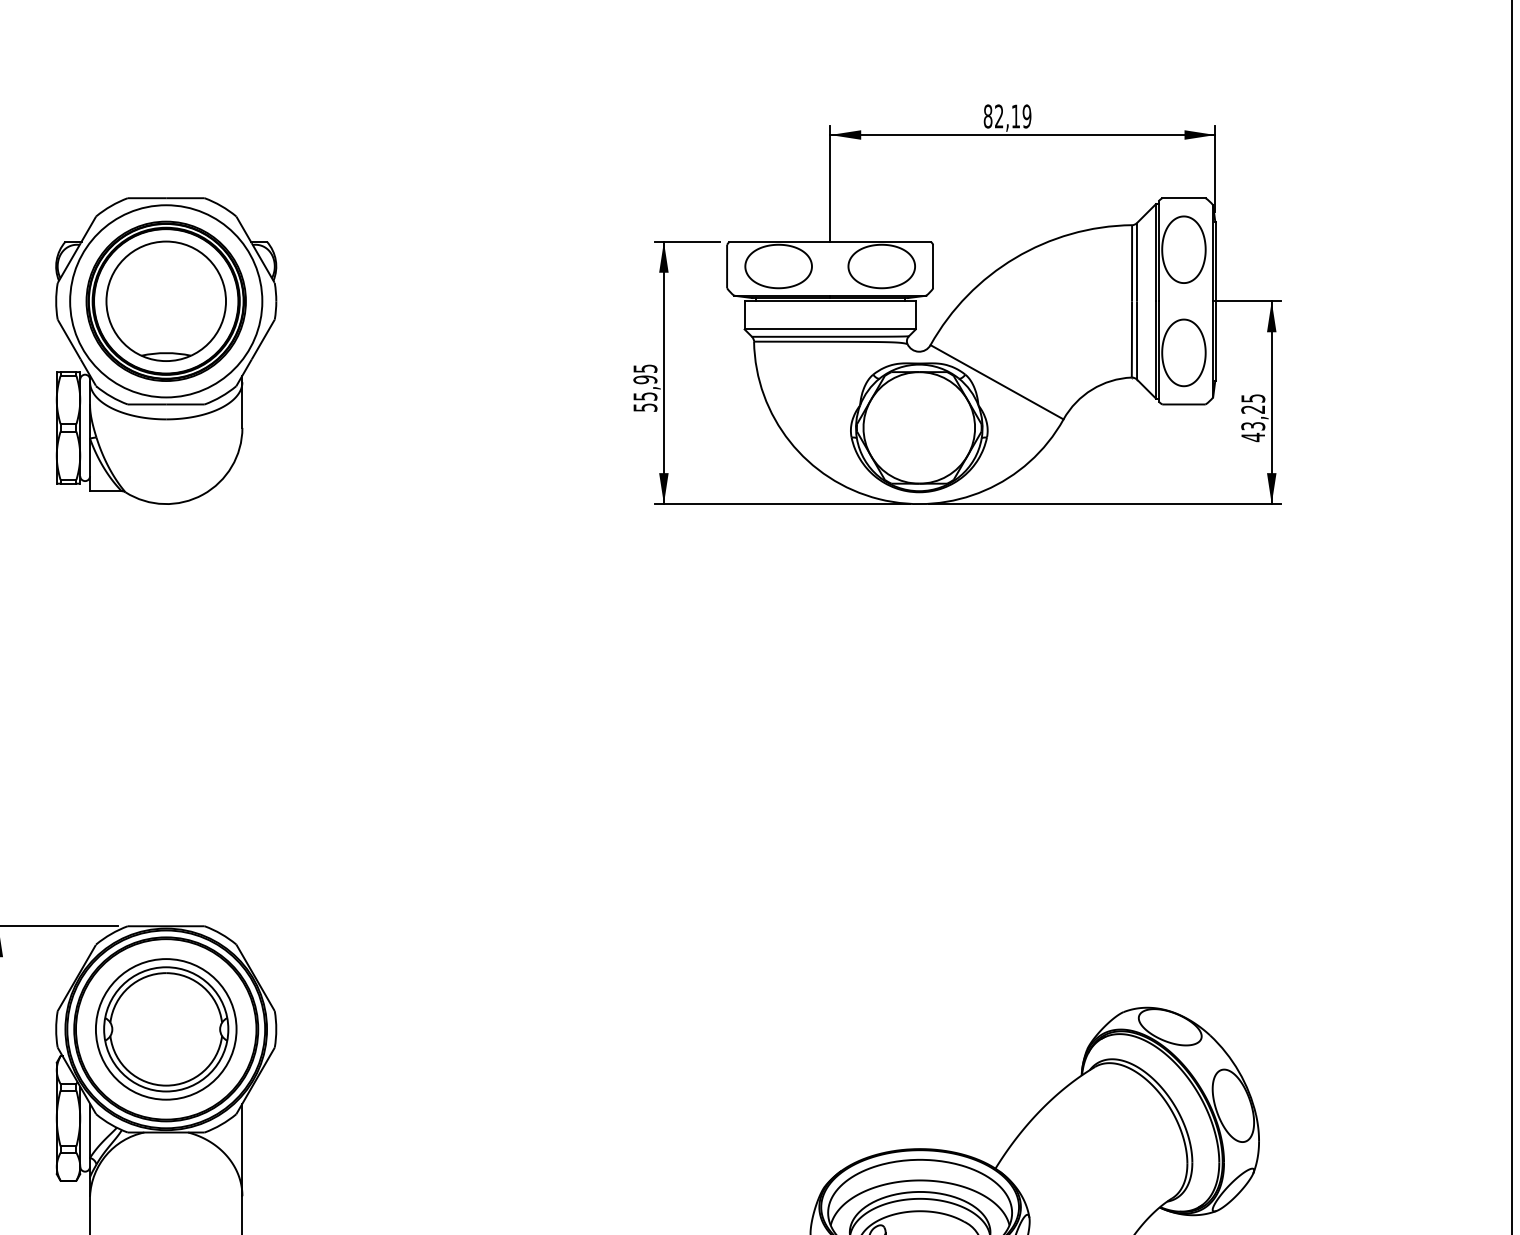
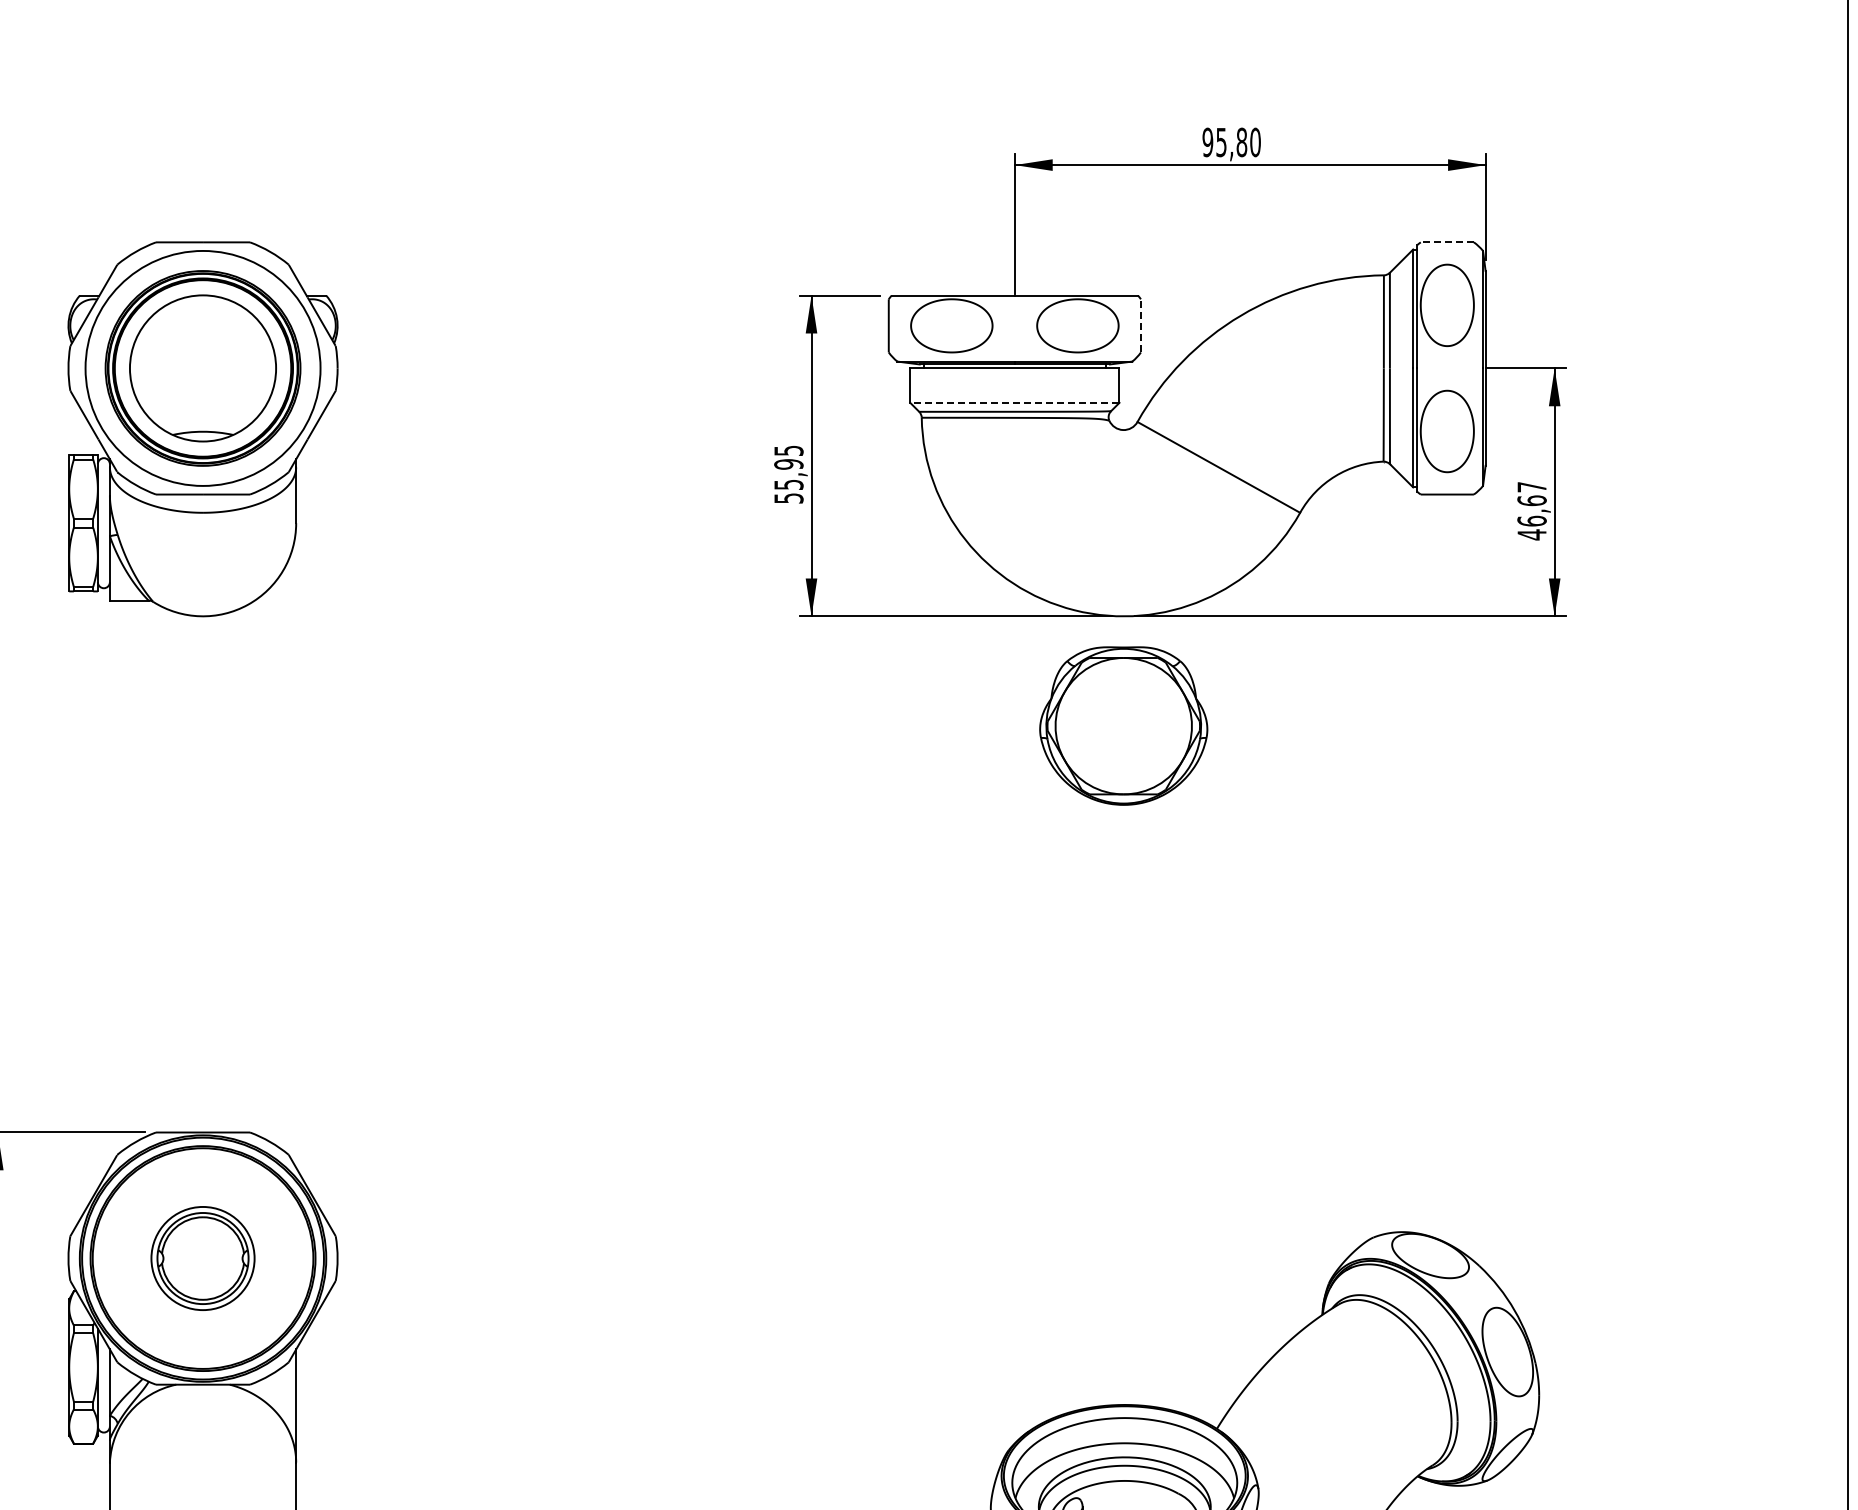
text: (1007, 116) -> (1231, 142), 82,19 -> 95,80
line: (1184, 198) -> (1447, 242), solid -> dashed
line: (932, 266) -> (1140, 325), solid -> dashed
line: (829, 329) -> (1014, 402), solid -> dashed
text: (1252, 412) -> (1531, 504), 43,25 -> 46,67
part: (919, 427) -> (1123, 725), moved
part: (165, 1029) -> (202, 1258), size x0.6

